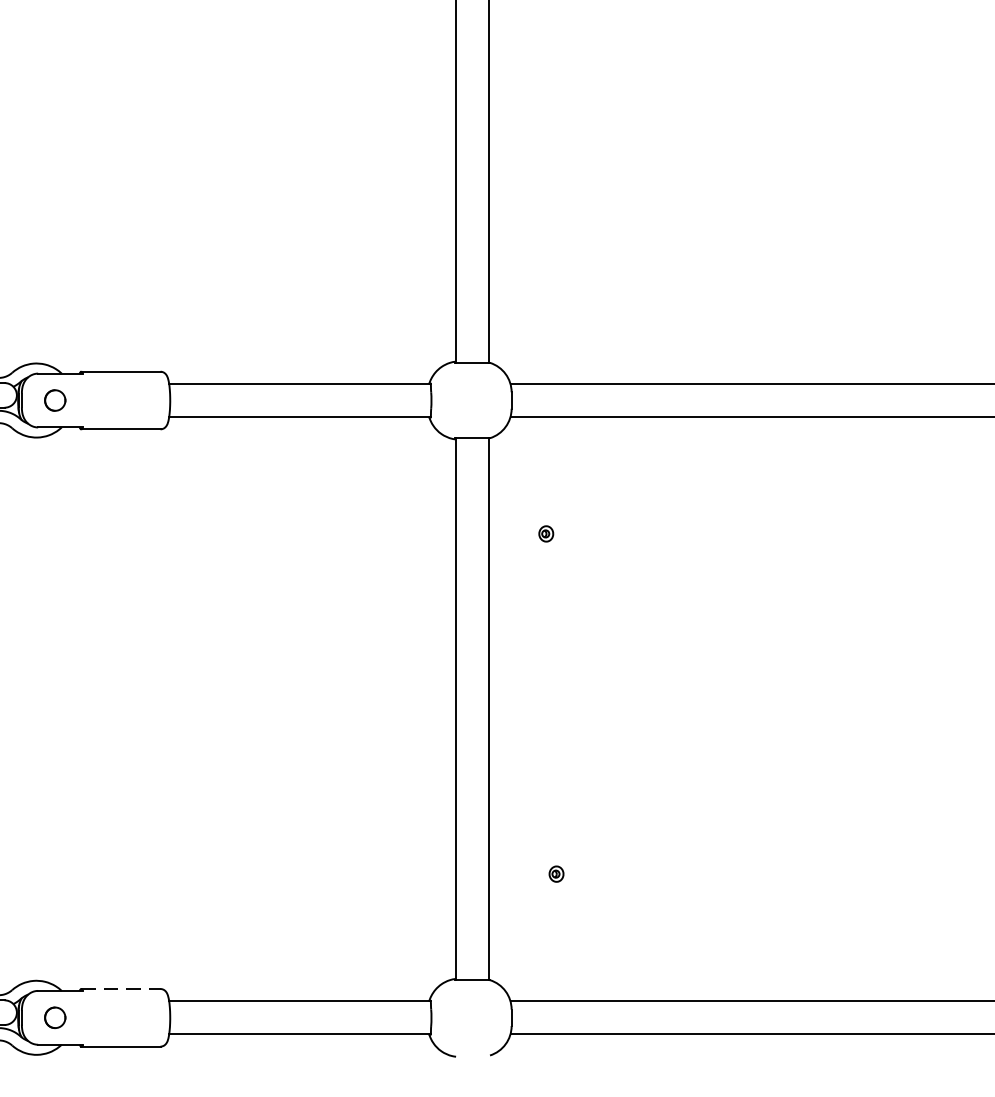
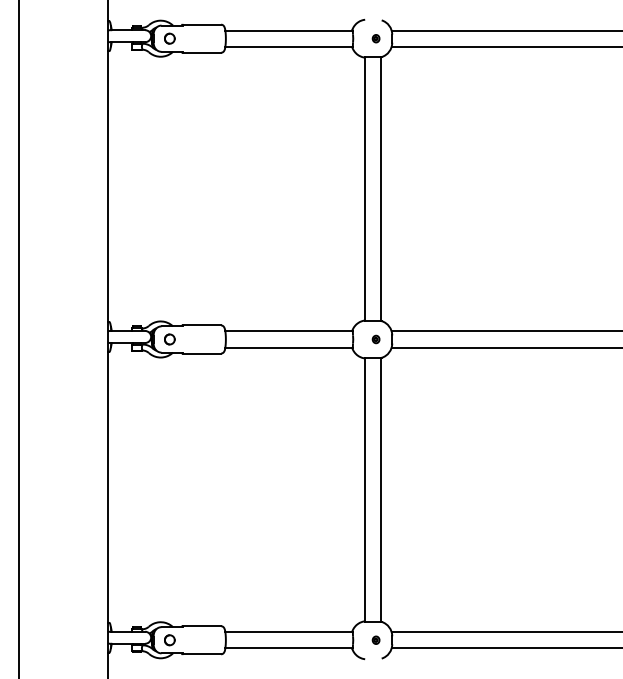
part: (545, 533) -> (375, 339), moved
part: (555, 872) -> (375, 639), moved
line: (122, 989) -> (202, 626), dashed -> solid

